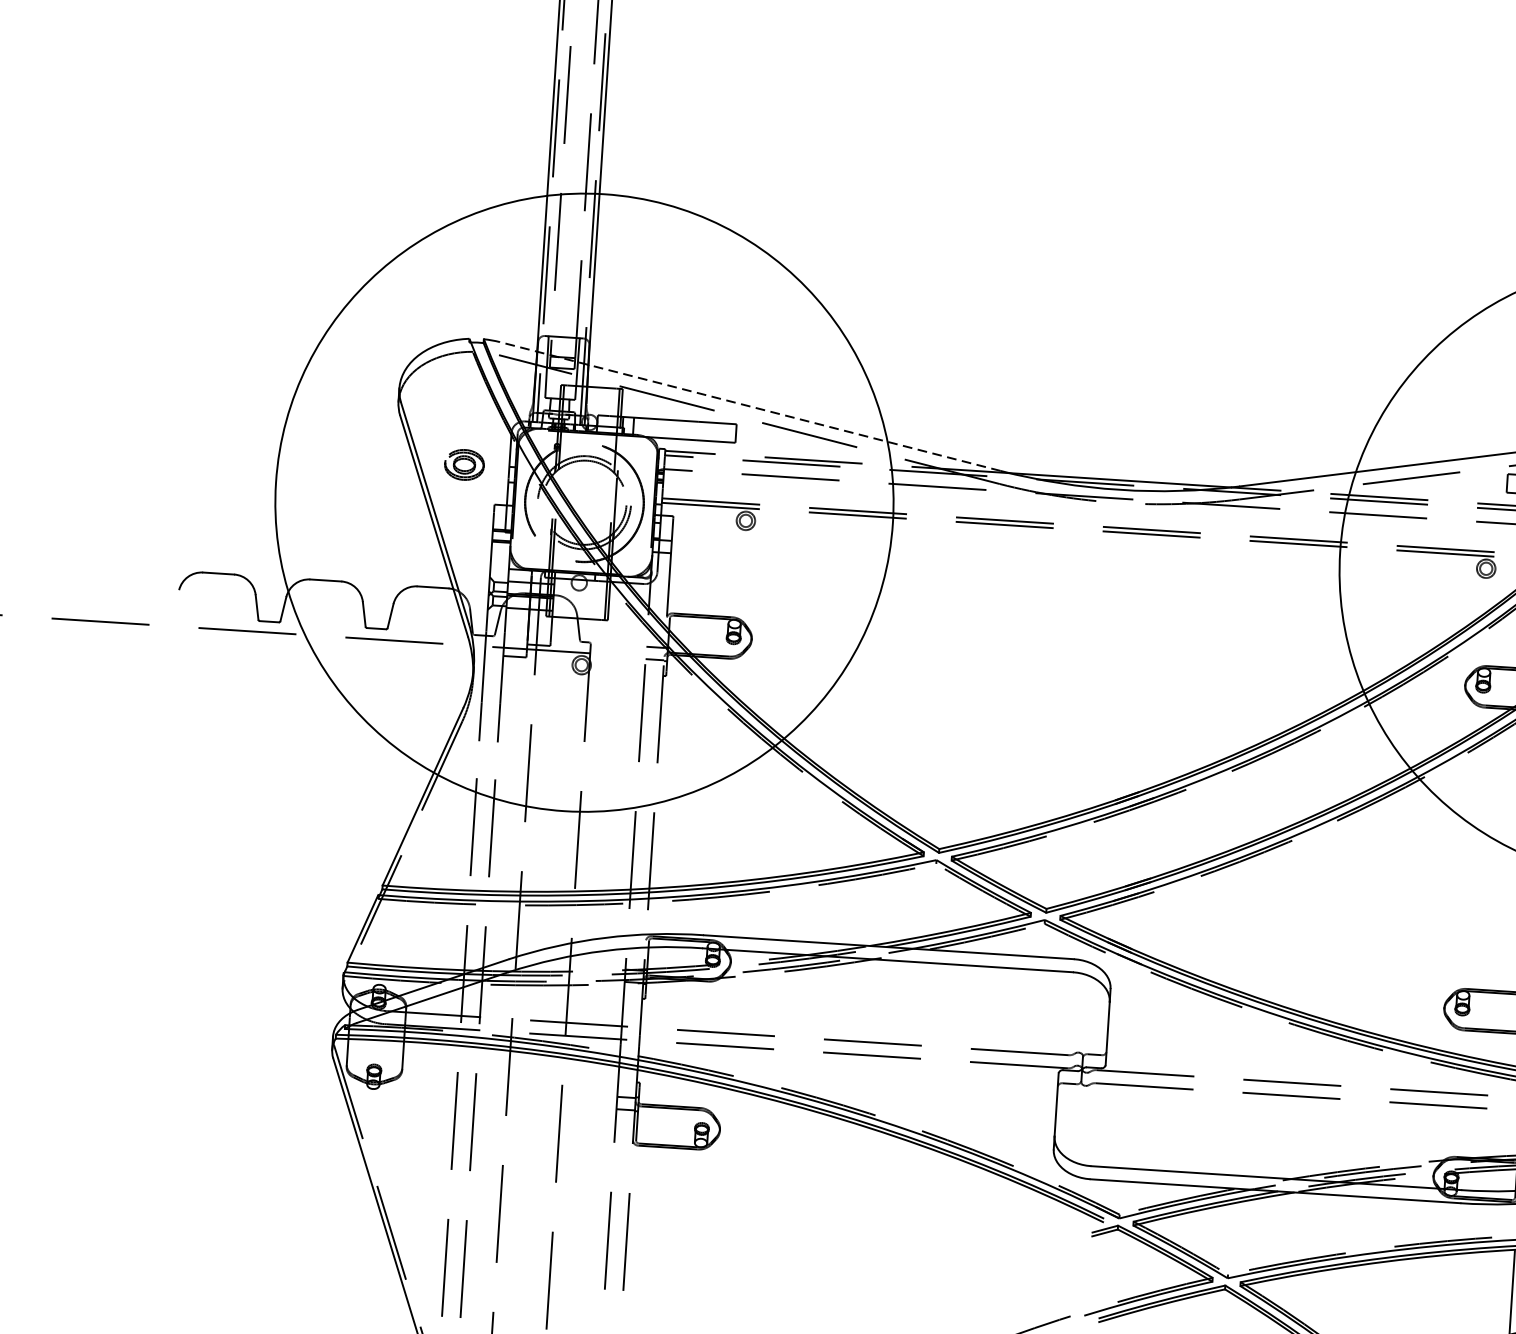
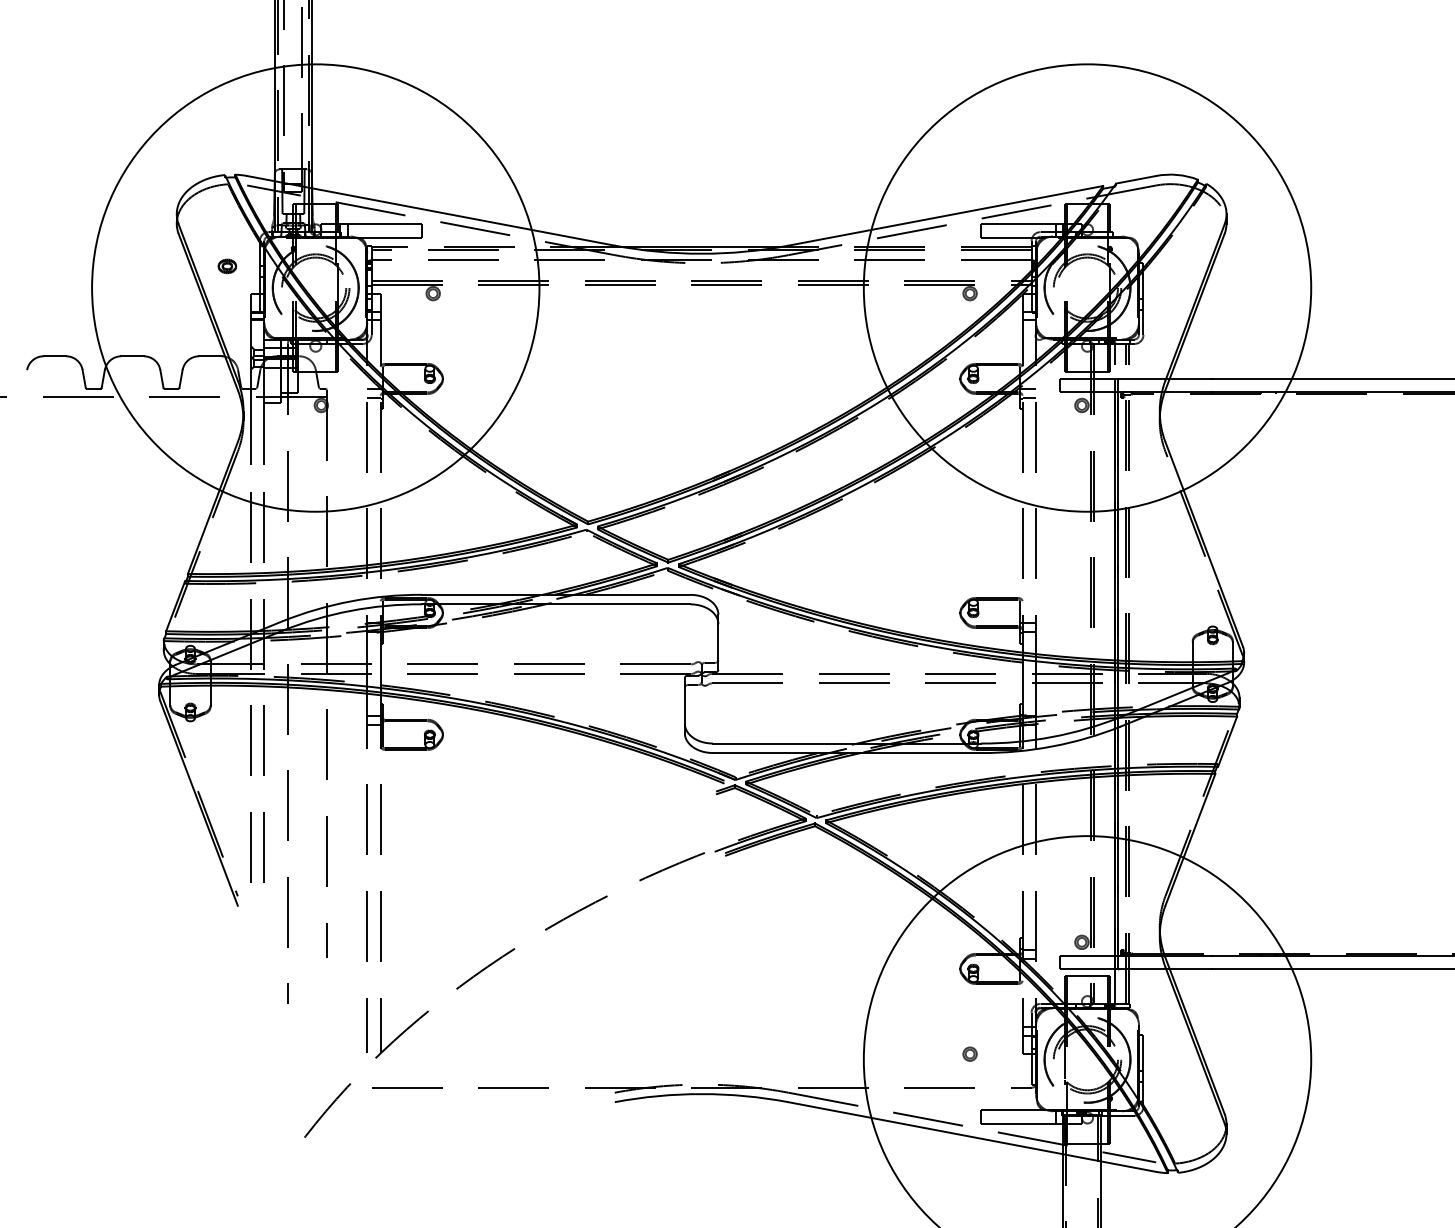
line: (749, 406) -> (430, 210), dashed -> solid
part: (464, 465) -> (227, 266), size x0.62

